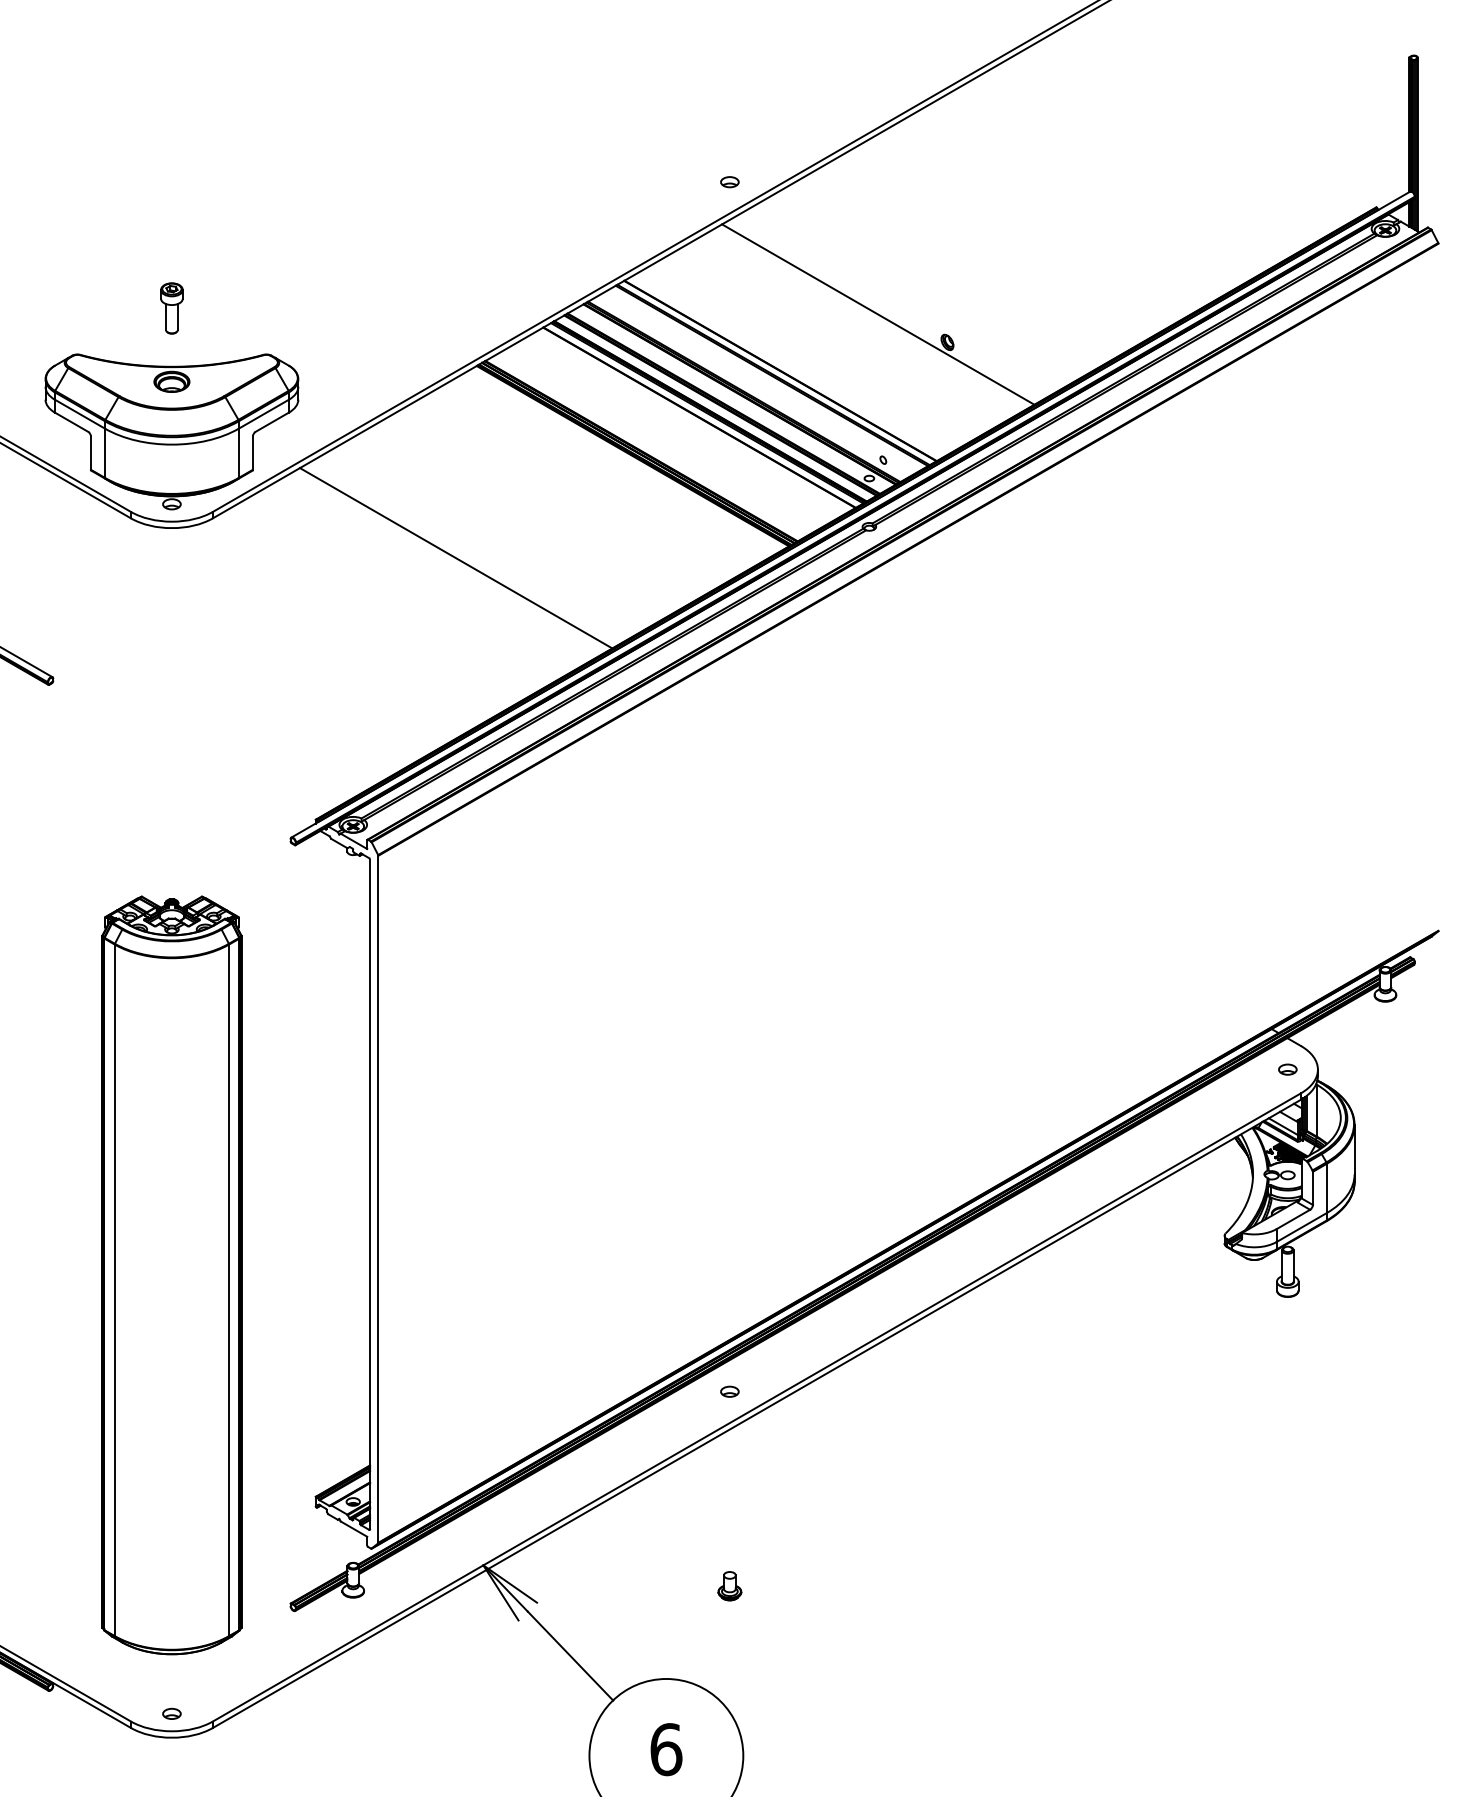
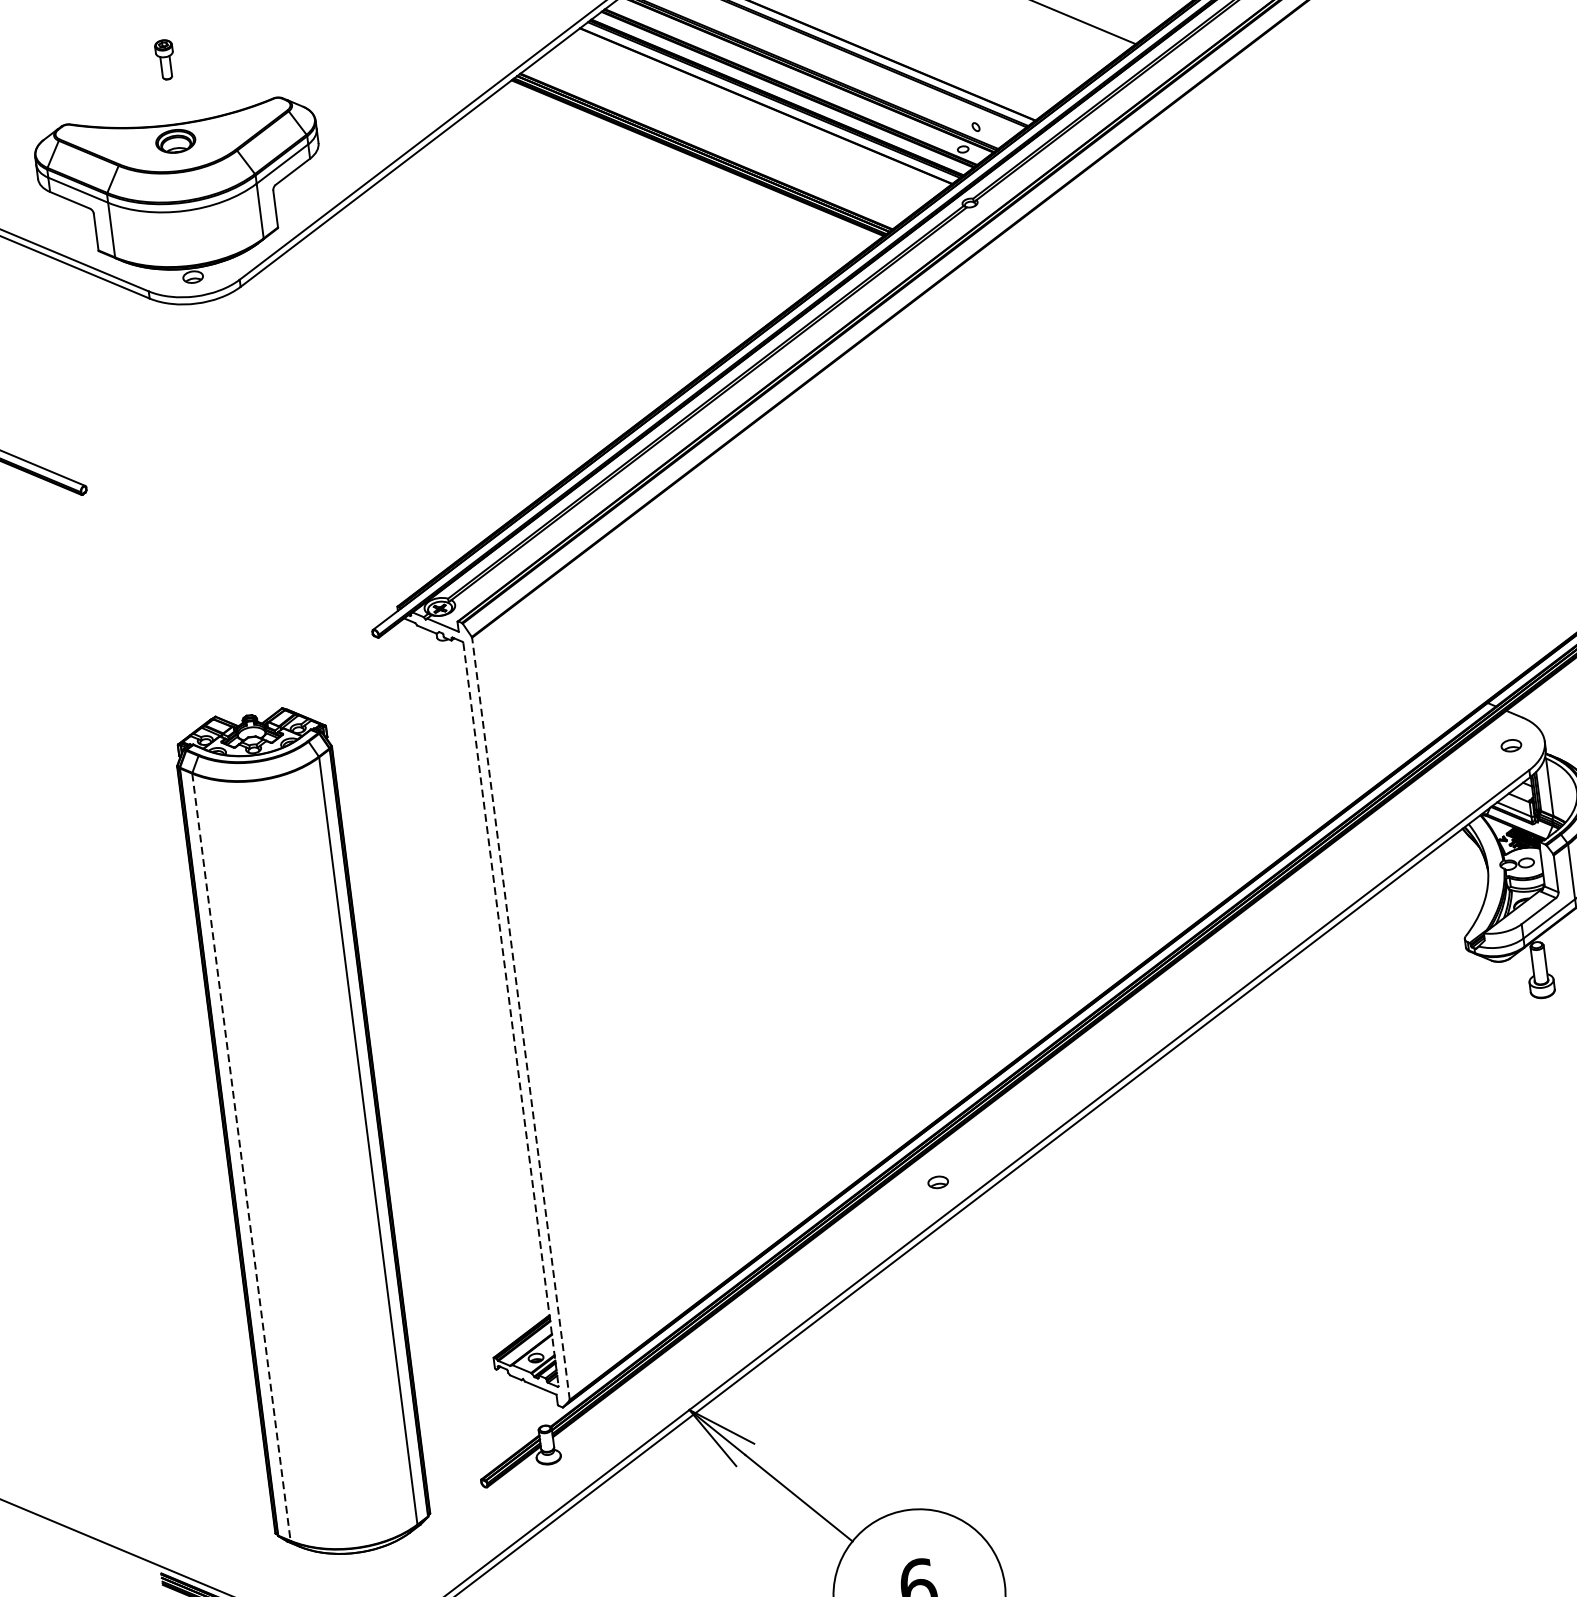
part: (171, 308) -> (164, 60), size x0.7
line: (455, 558) -> (515, 296), removed
line: (370, 1194) -> (511, 1014), solid -> dashed
line: (378, 1199) -> (521, 1019), solid -> dashed
line: (114, 1290) -> (241, 1157), solid -> dashed
part: (729, 1586) -> (965, 1398), removed

